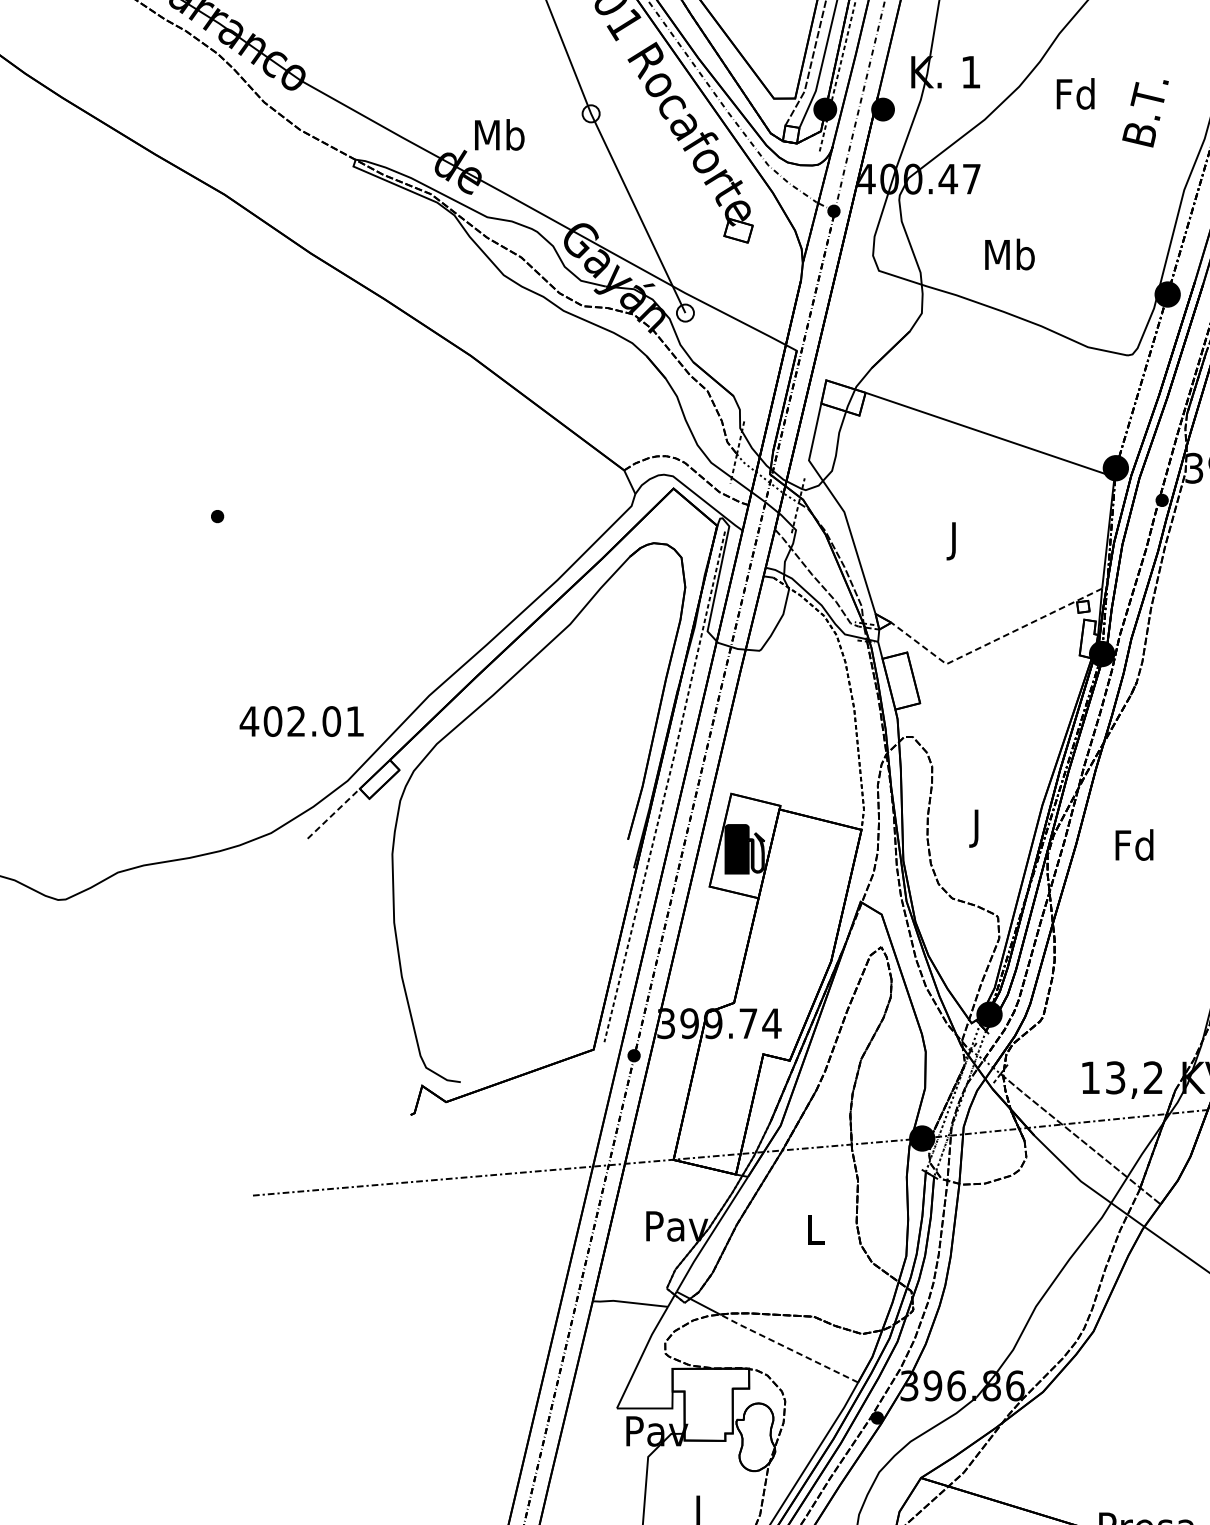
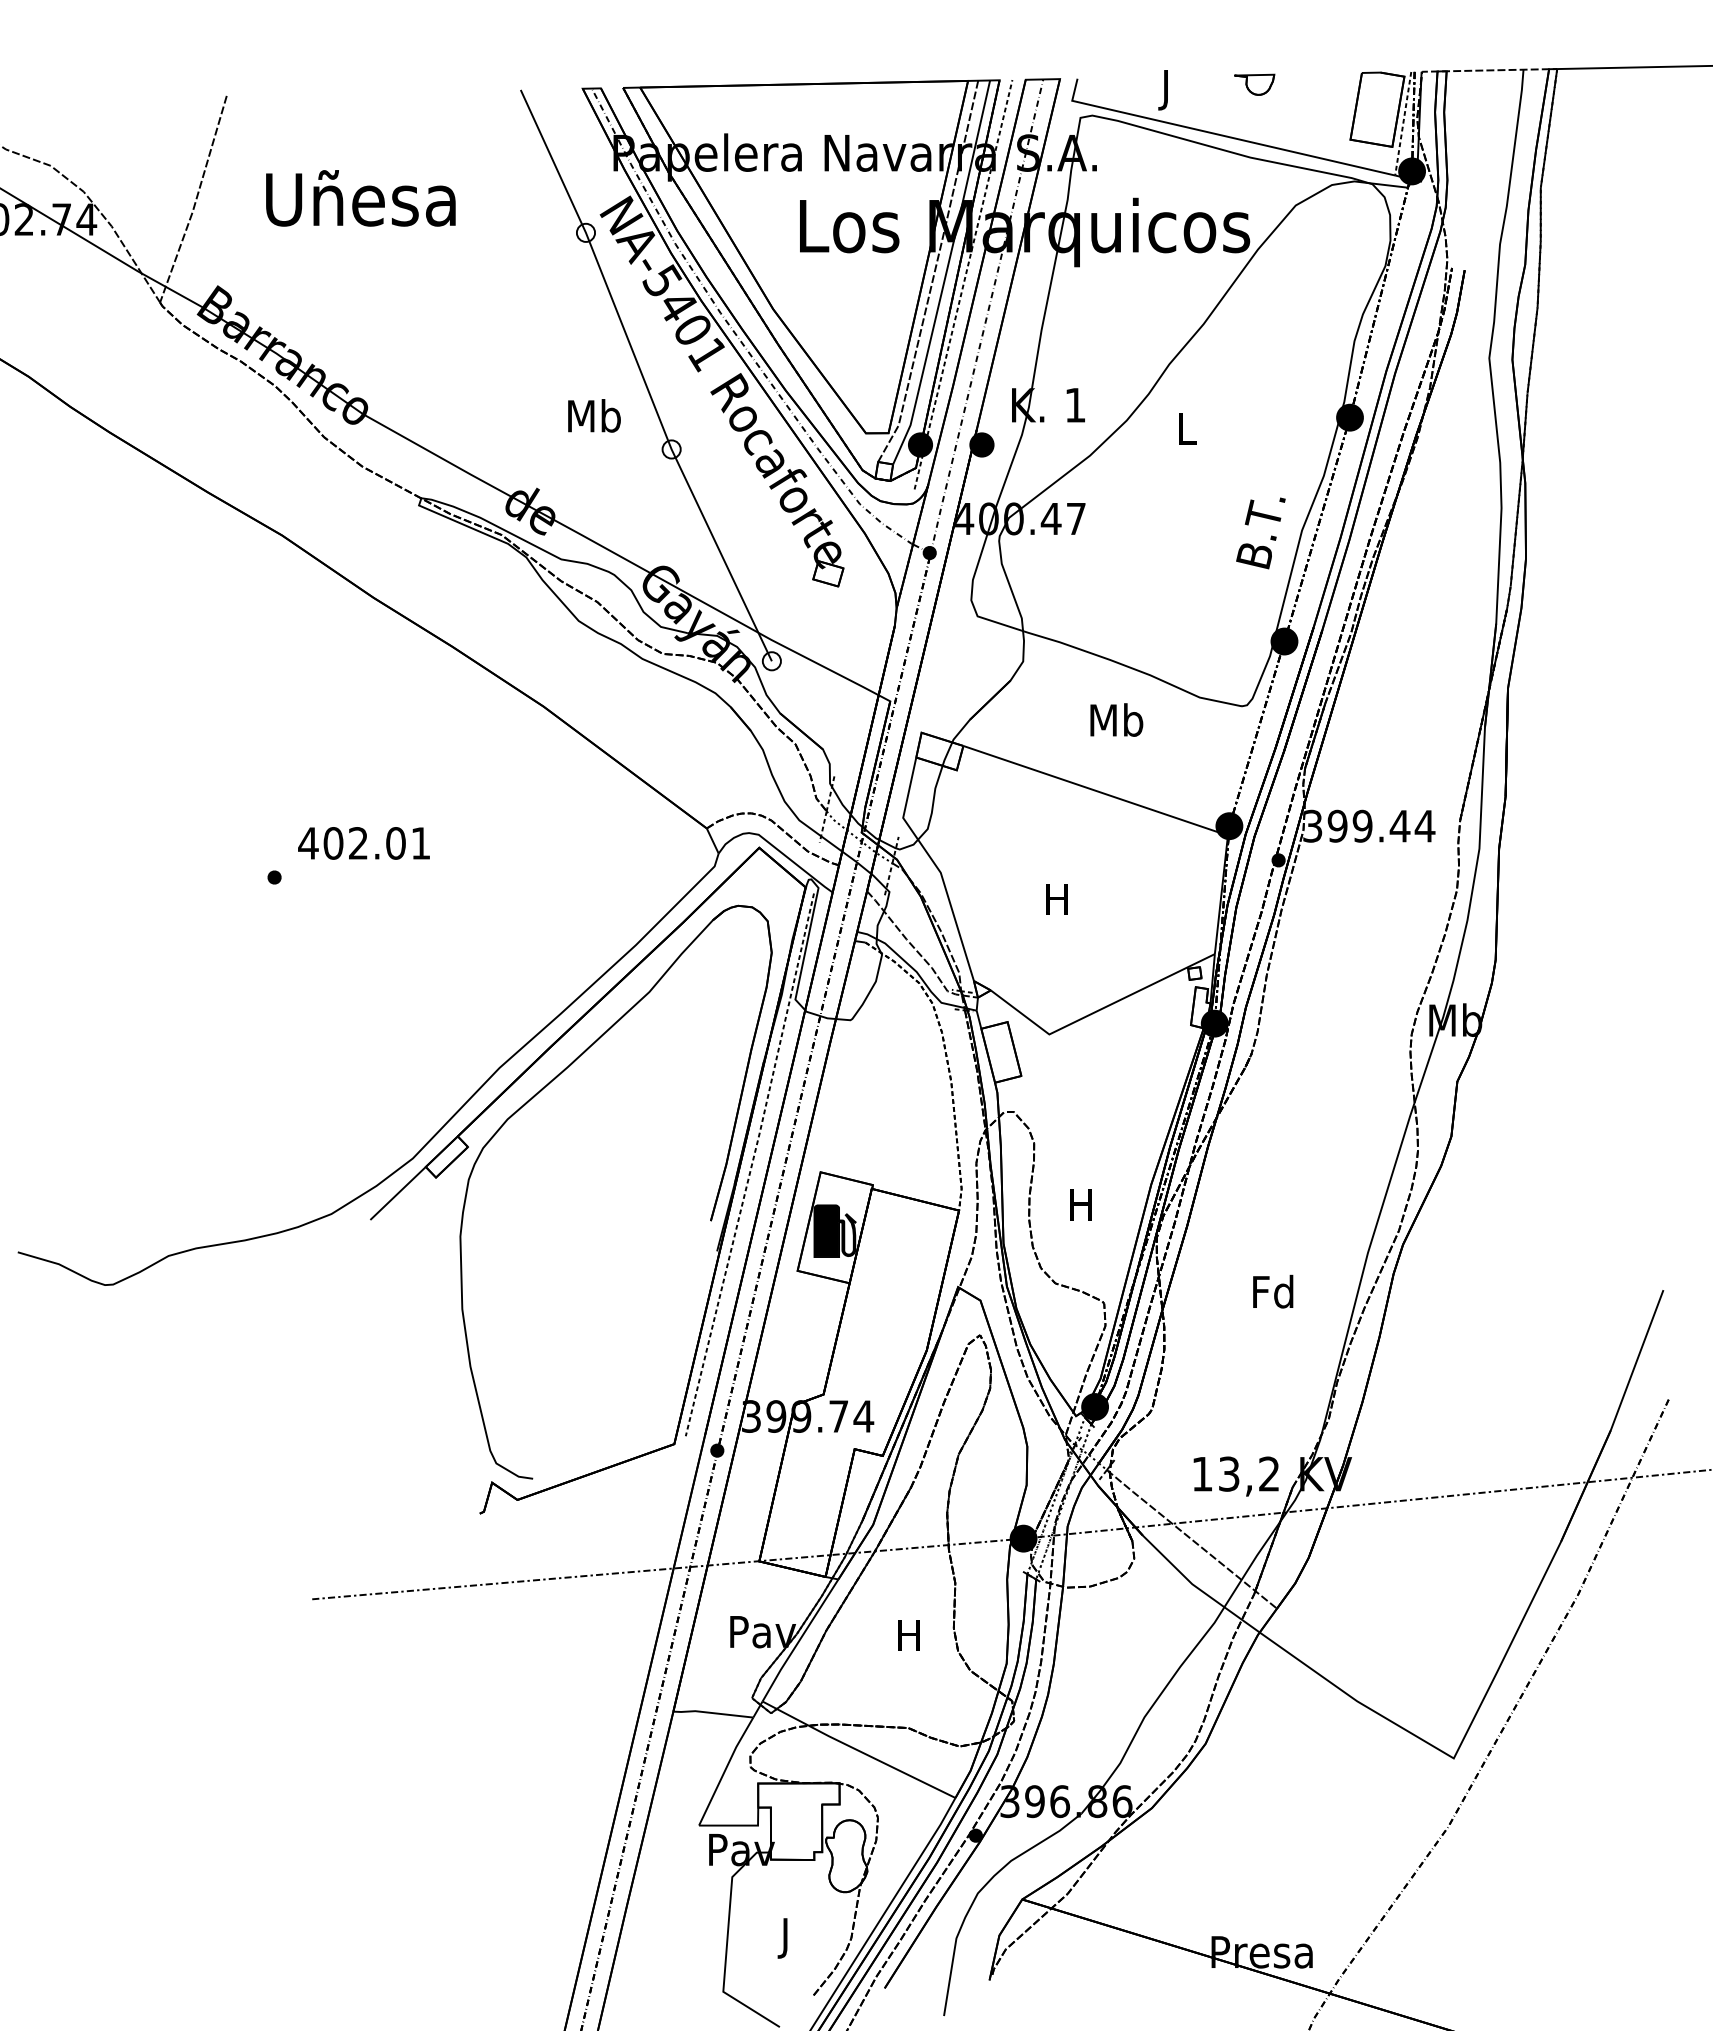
text: (1075, 94) -> (1186, 428), Fd -> L
text: (1145, 113) -> (1260, 533), moved
text: (499, 134) -> (594, 415), moved
text: (1009, 254) -> (1116, 719), moved
text: (953, 540) -> (1056, 903), J -> H
line: (991, 641) -> (1097, 1010), dashed -> solid
text: (301, 721) -> (363, 843), moved
line: (334, 813) -> (398, 1193), dashed -> solid
text: (975, 828) -> (1080, 1209), J -> H
text: (1134, 844) -> (1273, 1291), moved
text: (813, 1229) -> (908, 1635), L -> H
line: (787, 1348) -> (880, 1761), dashed -> solid

